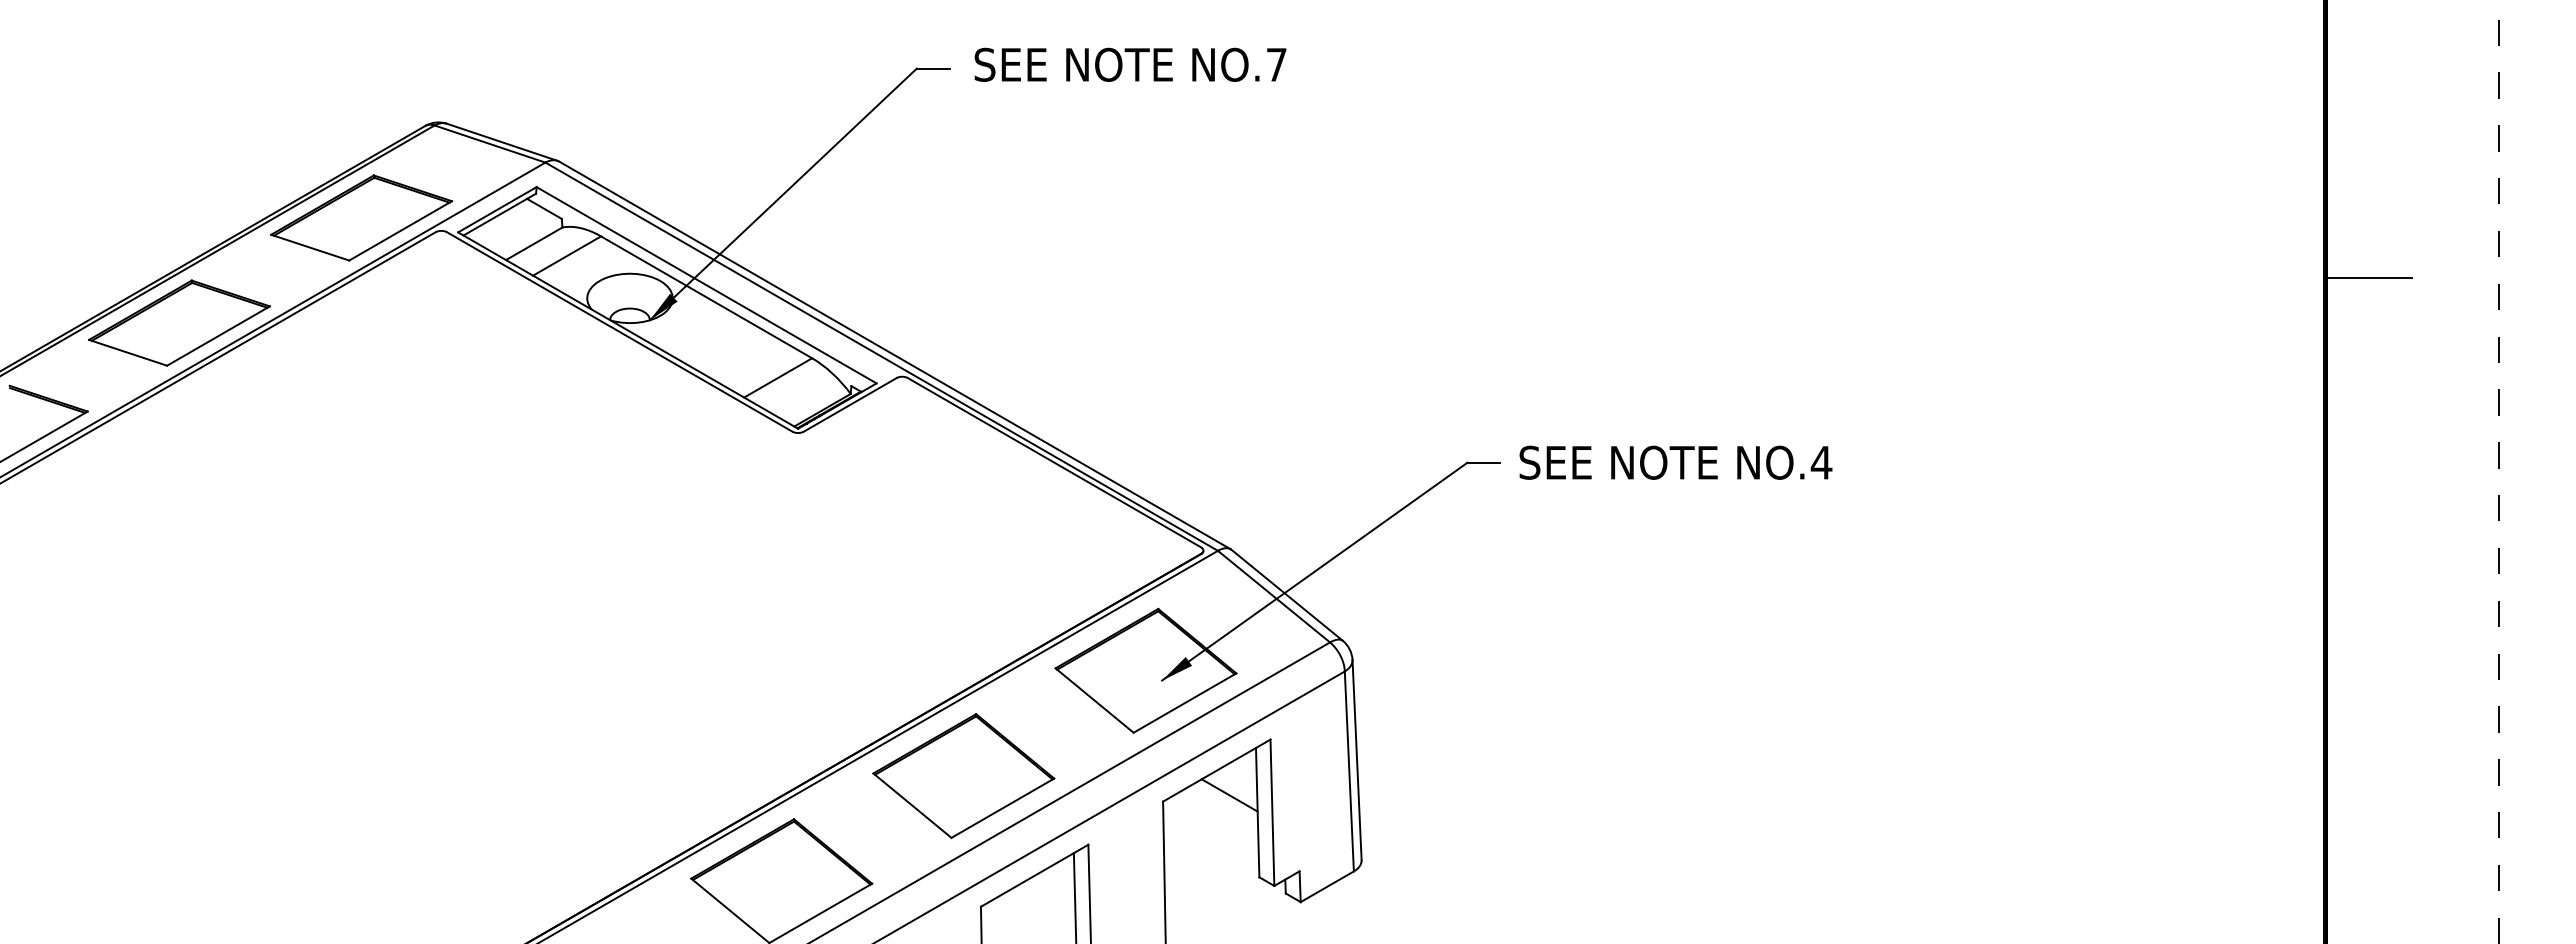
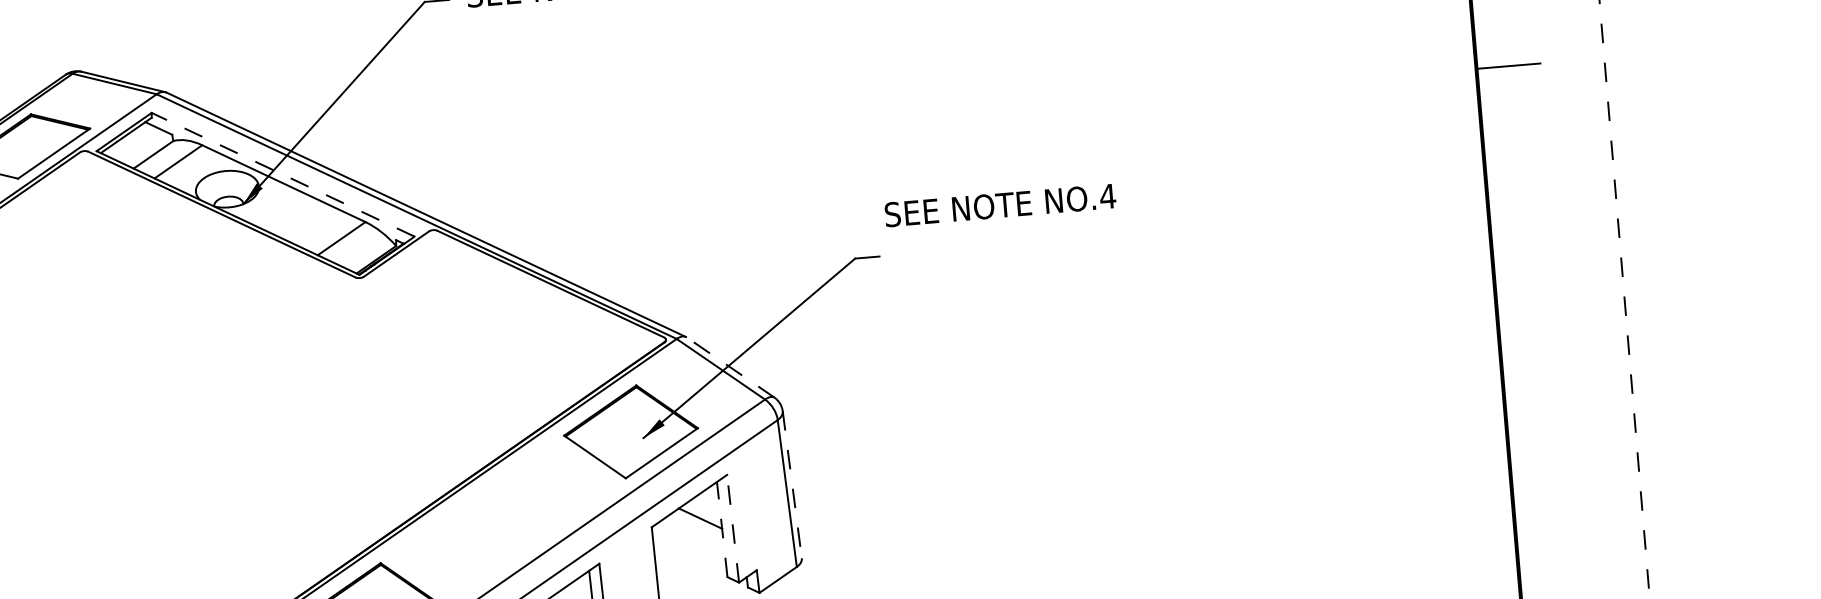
line: (706, 285) -> (283, 174), solid -> dashed
text: (1675, 462) -> (1000, 205), moved
line: (1287, 595) -> (730, 367), solid -> dashed
line: (1357, 760) -> (792, 484), solid -> dashed
part: (963, 775) -> (502, 520), removed
line: (1257, 812) -> (722, 529), solid -> dashed
line: (1272, 812) -> (733, 528), solid -> dashed

